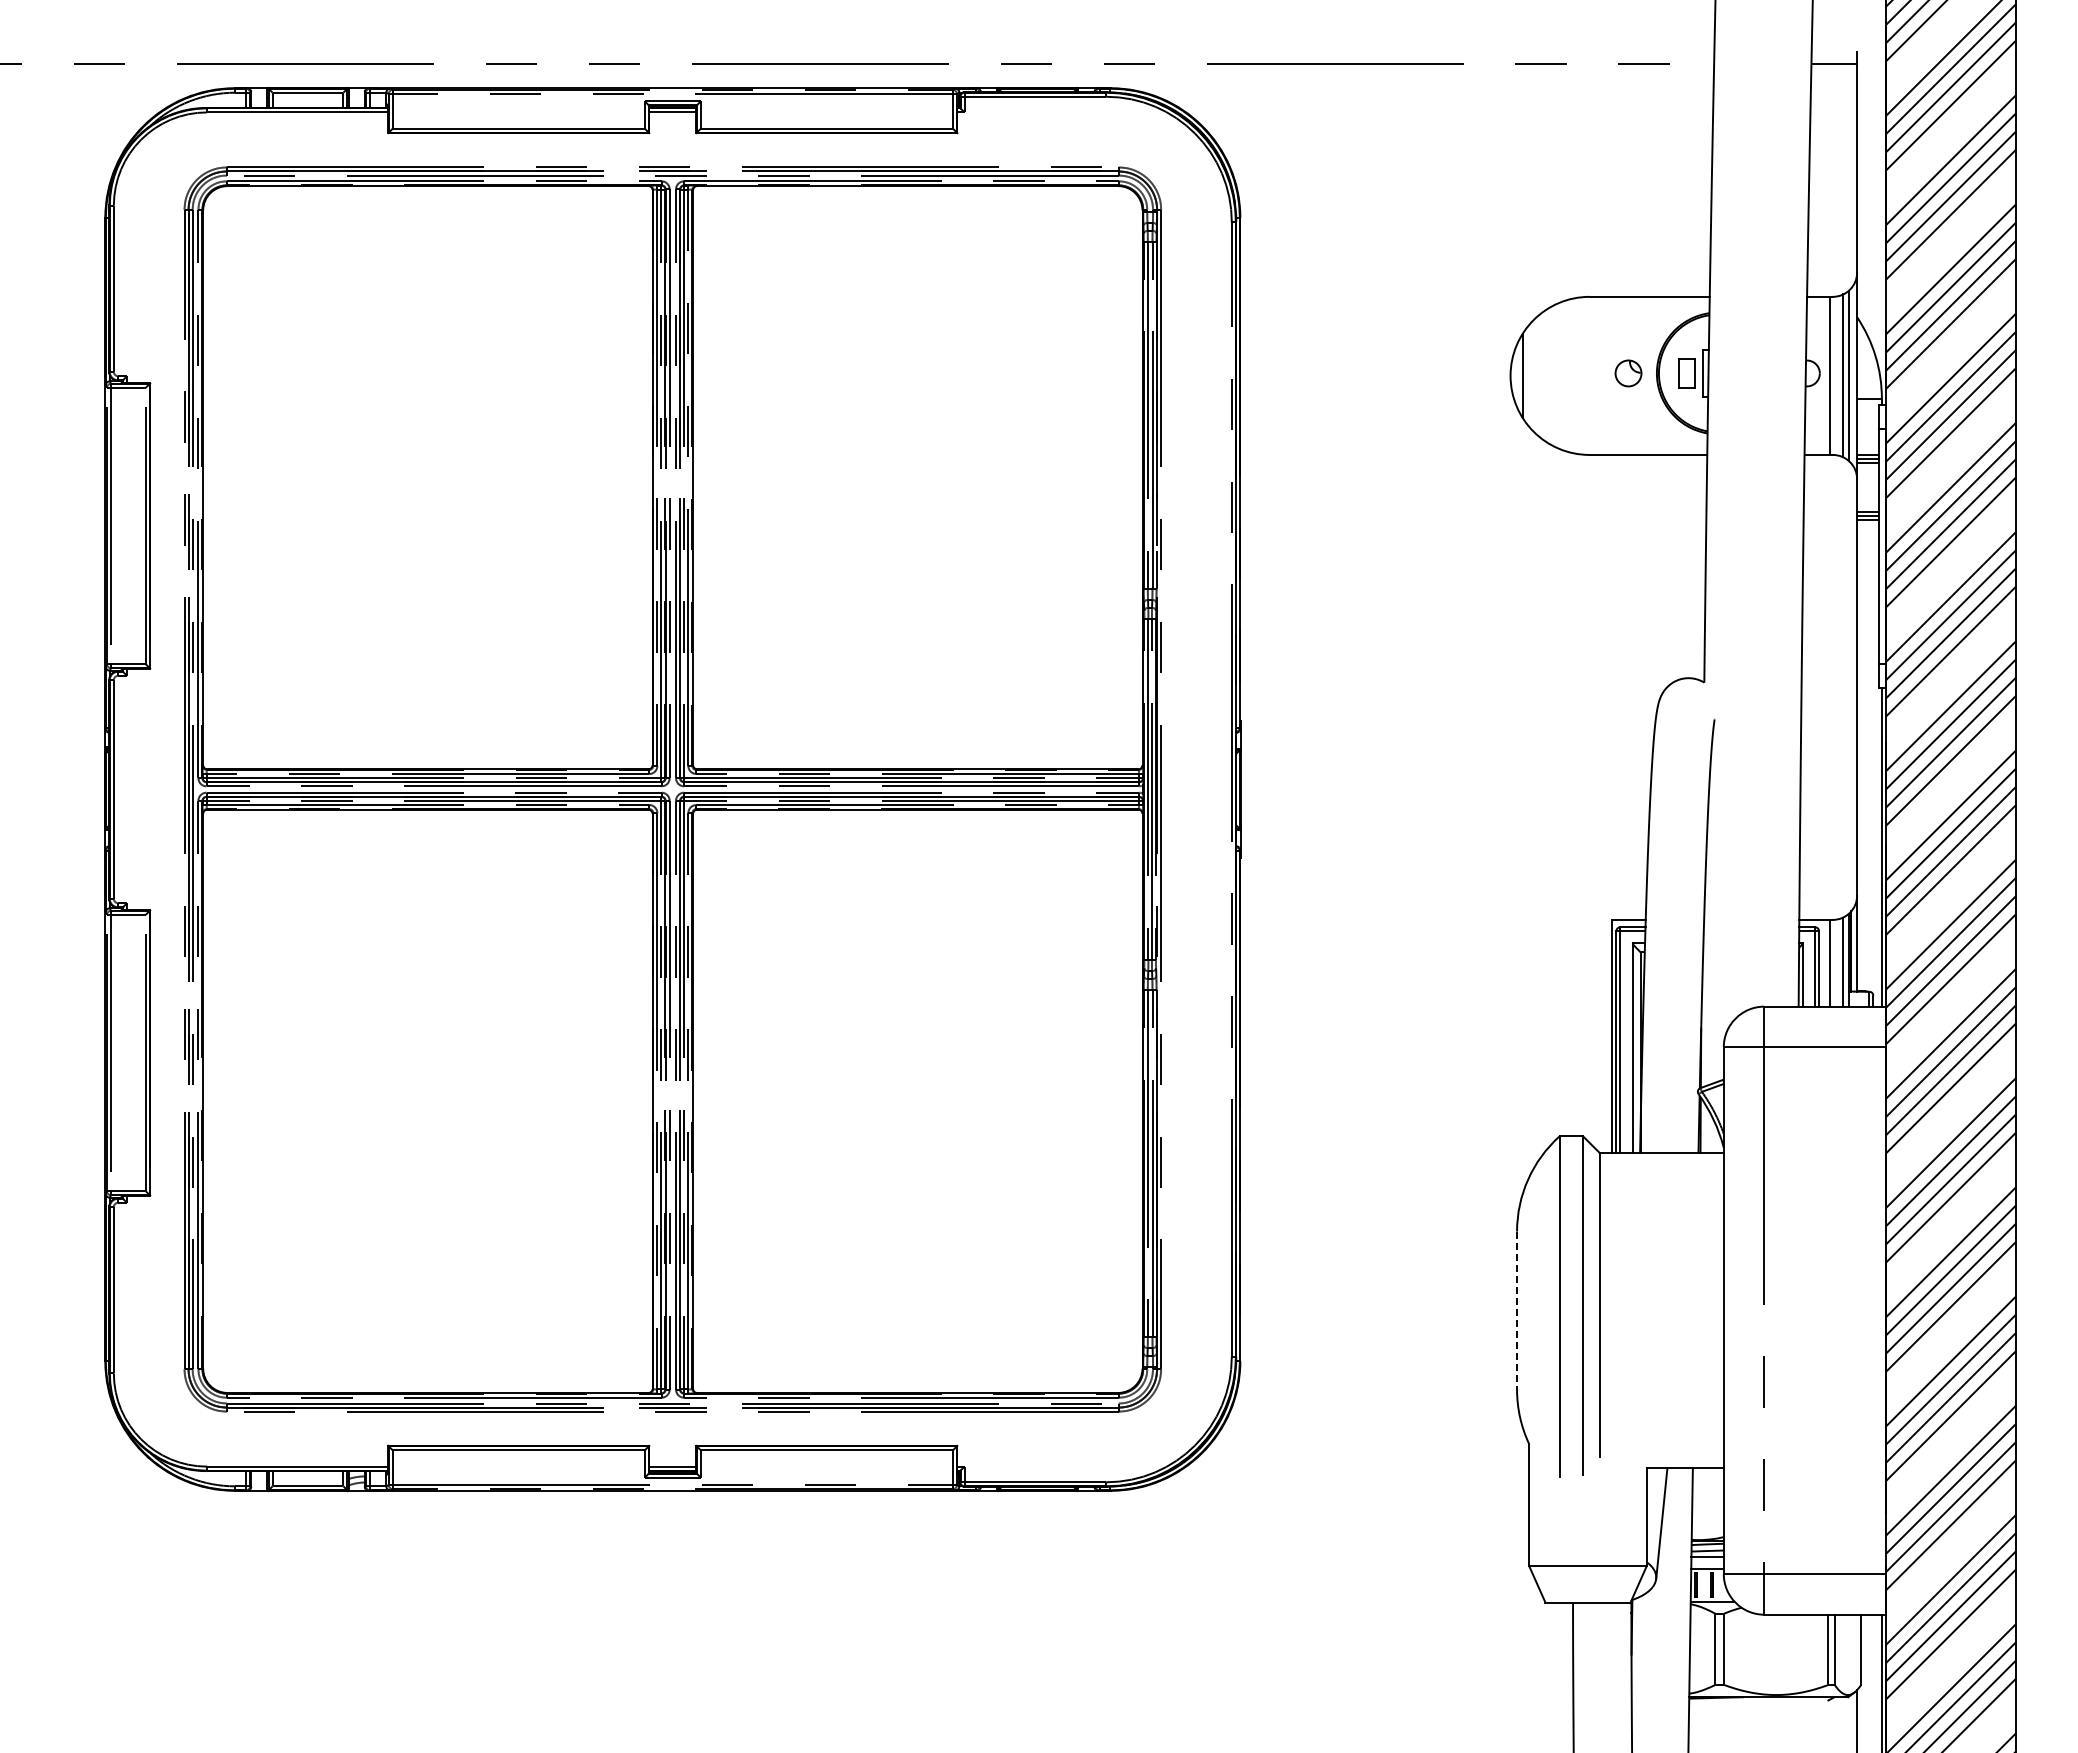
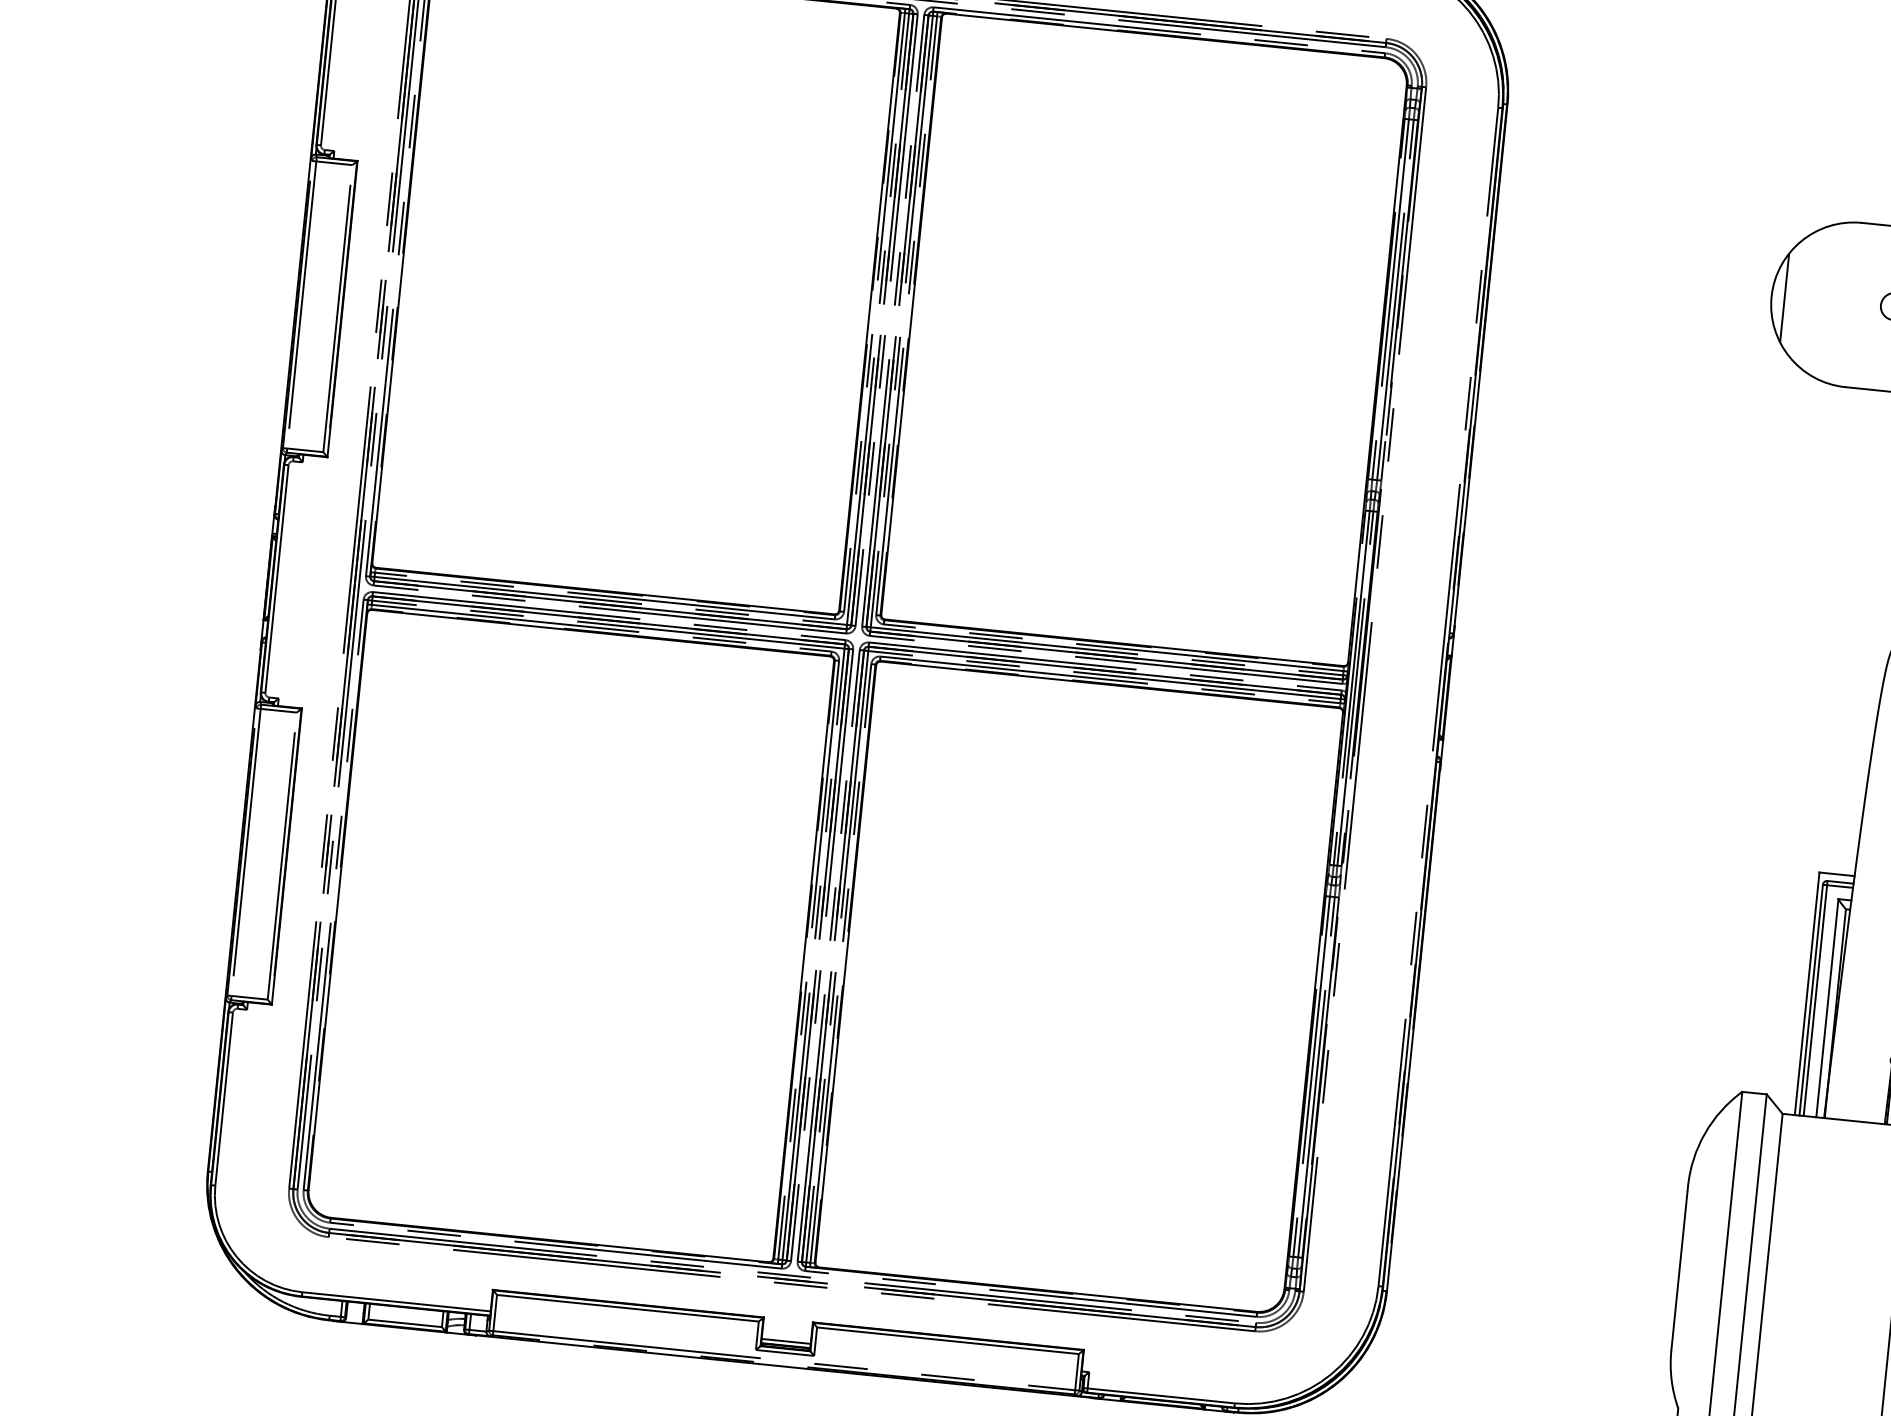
line: (1517, 1311) -> (1680, 1269), dashed -> solid

